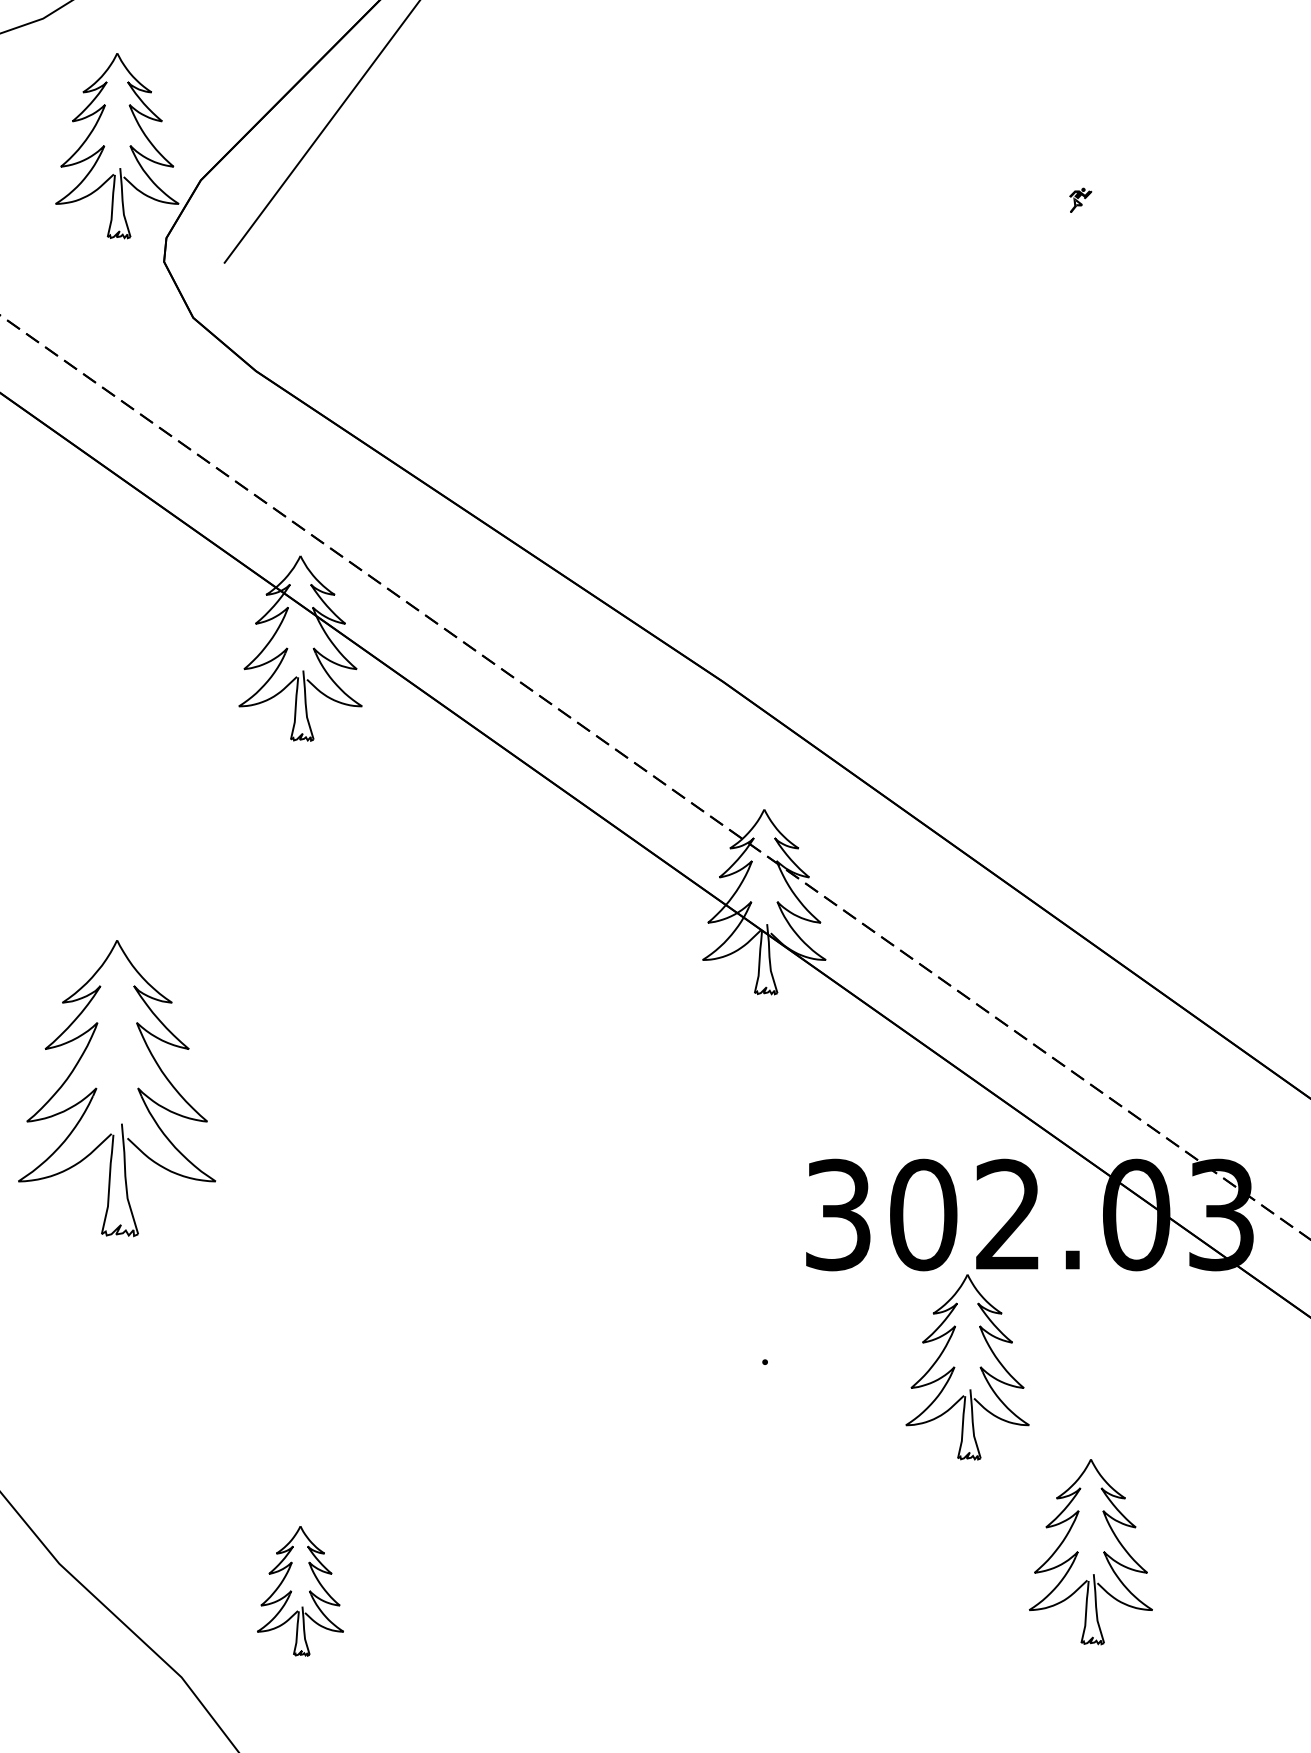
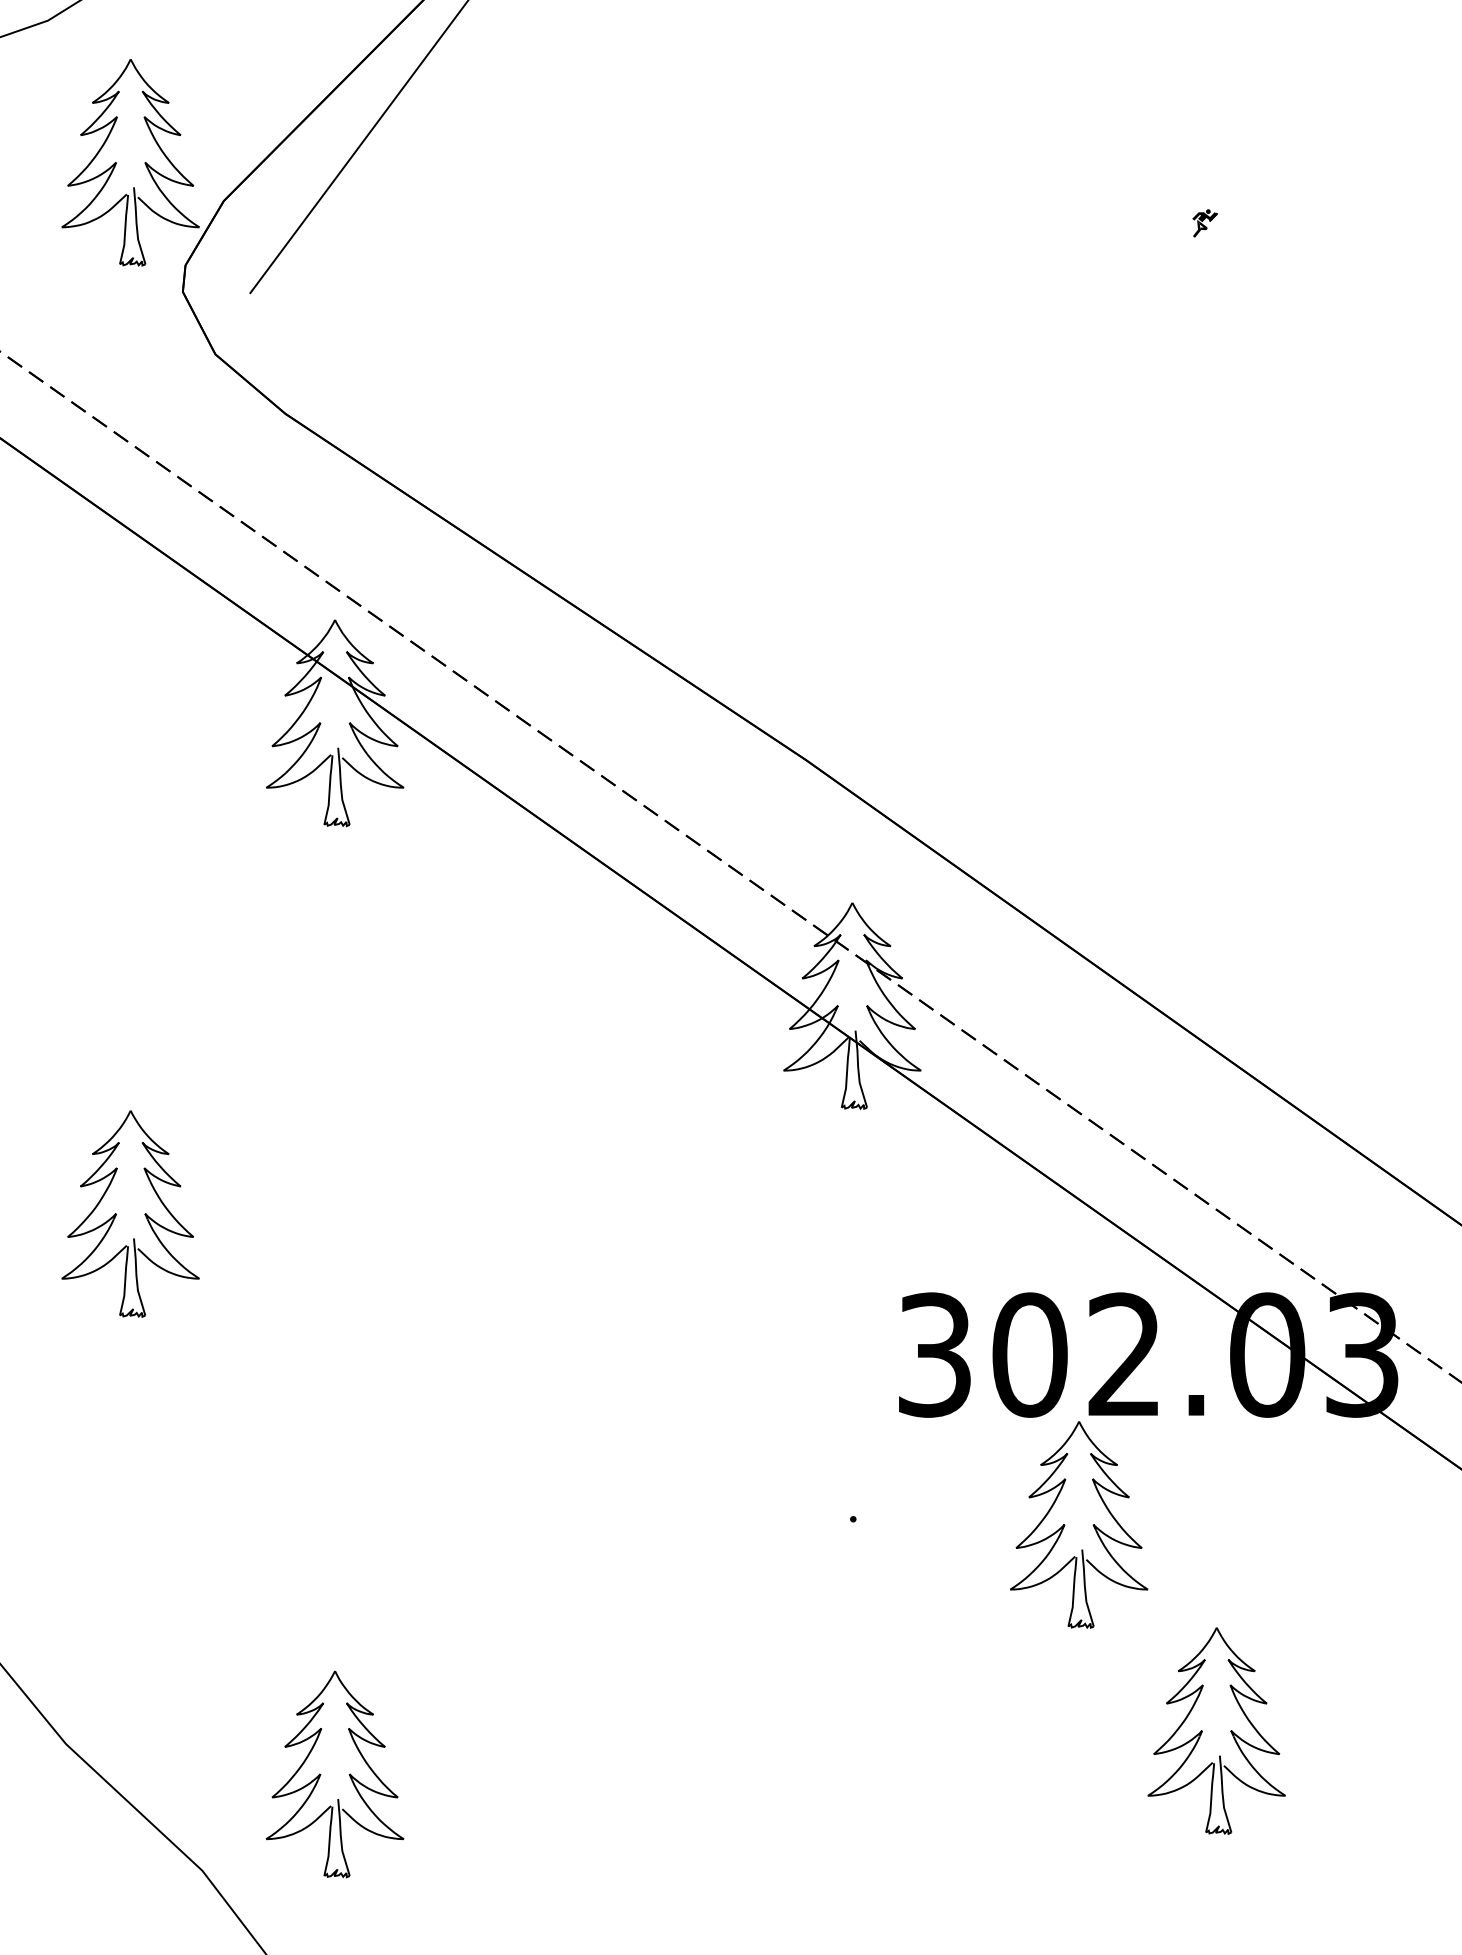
part: (117, 1088) -> (130, 1213), size x0.62
part: (300, 1591) -> (335, 1775), size x1.43

